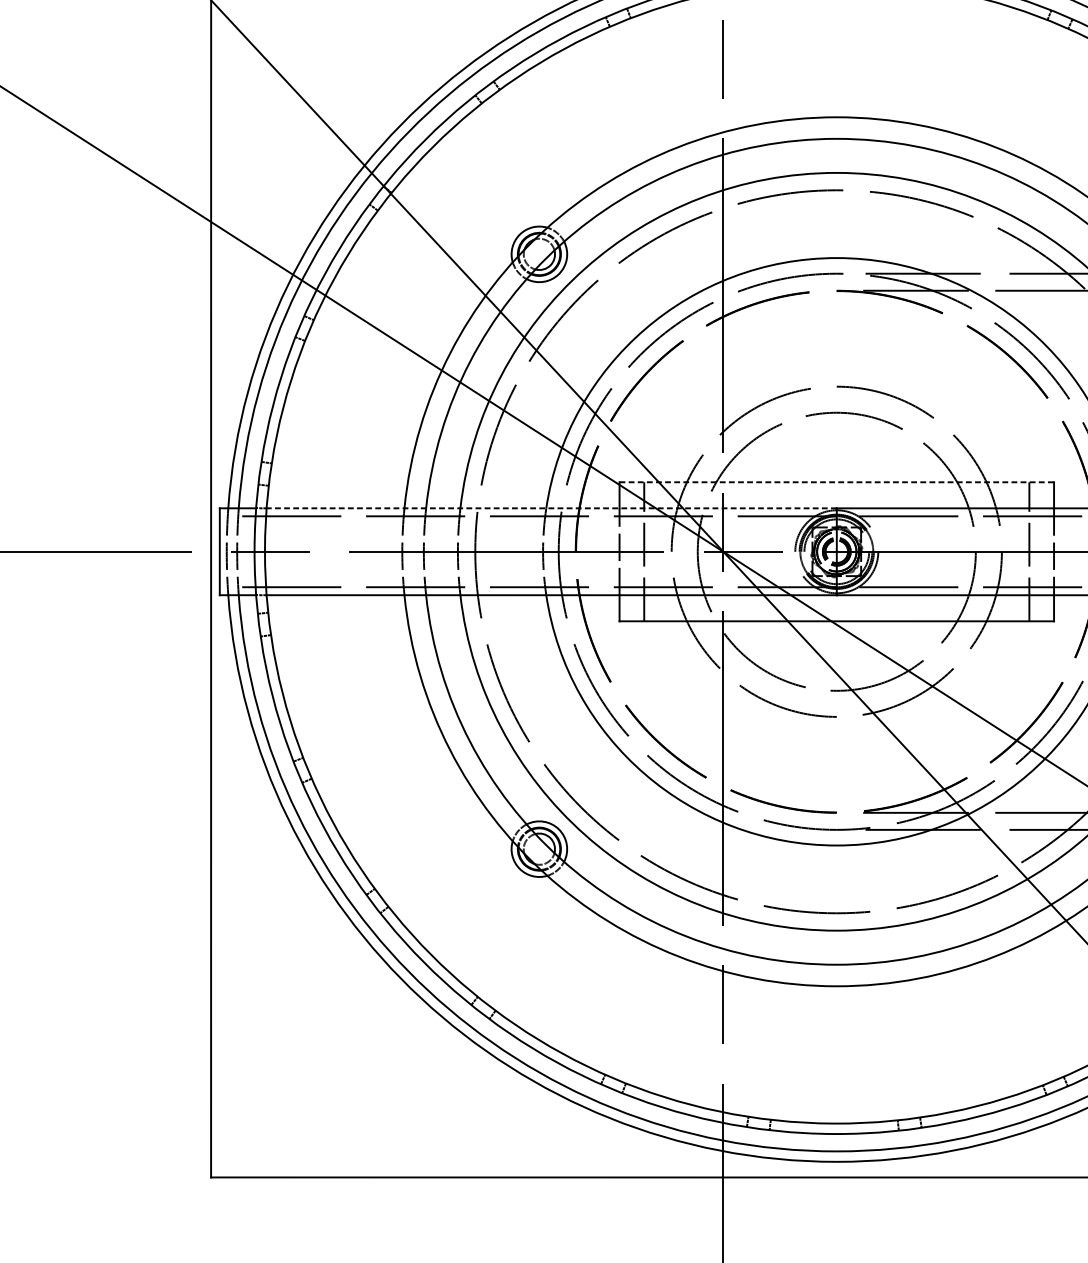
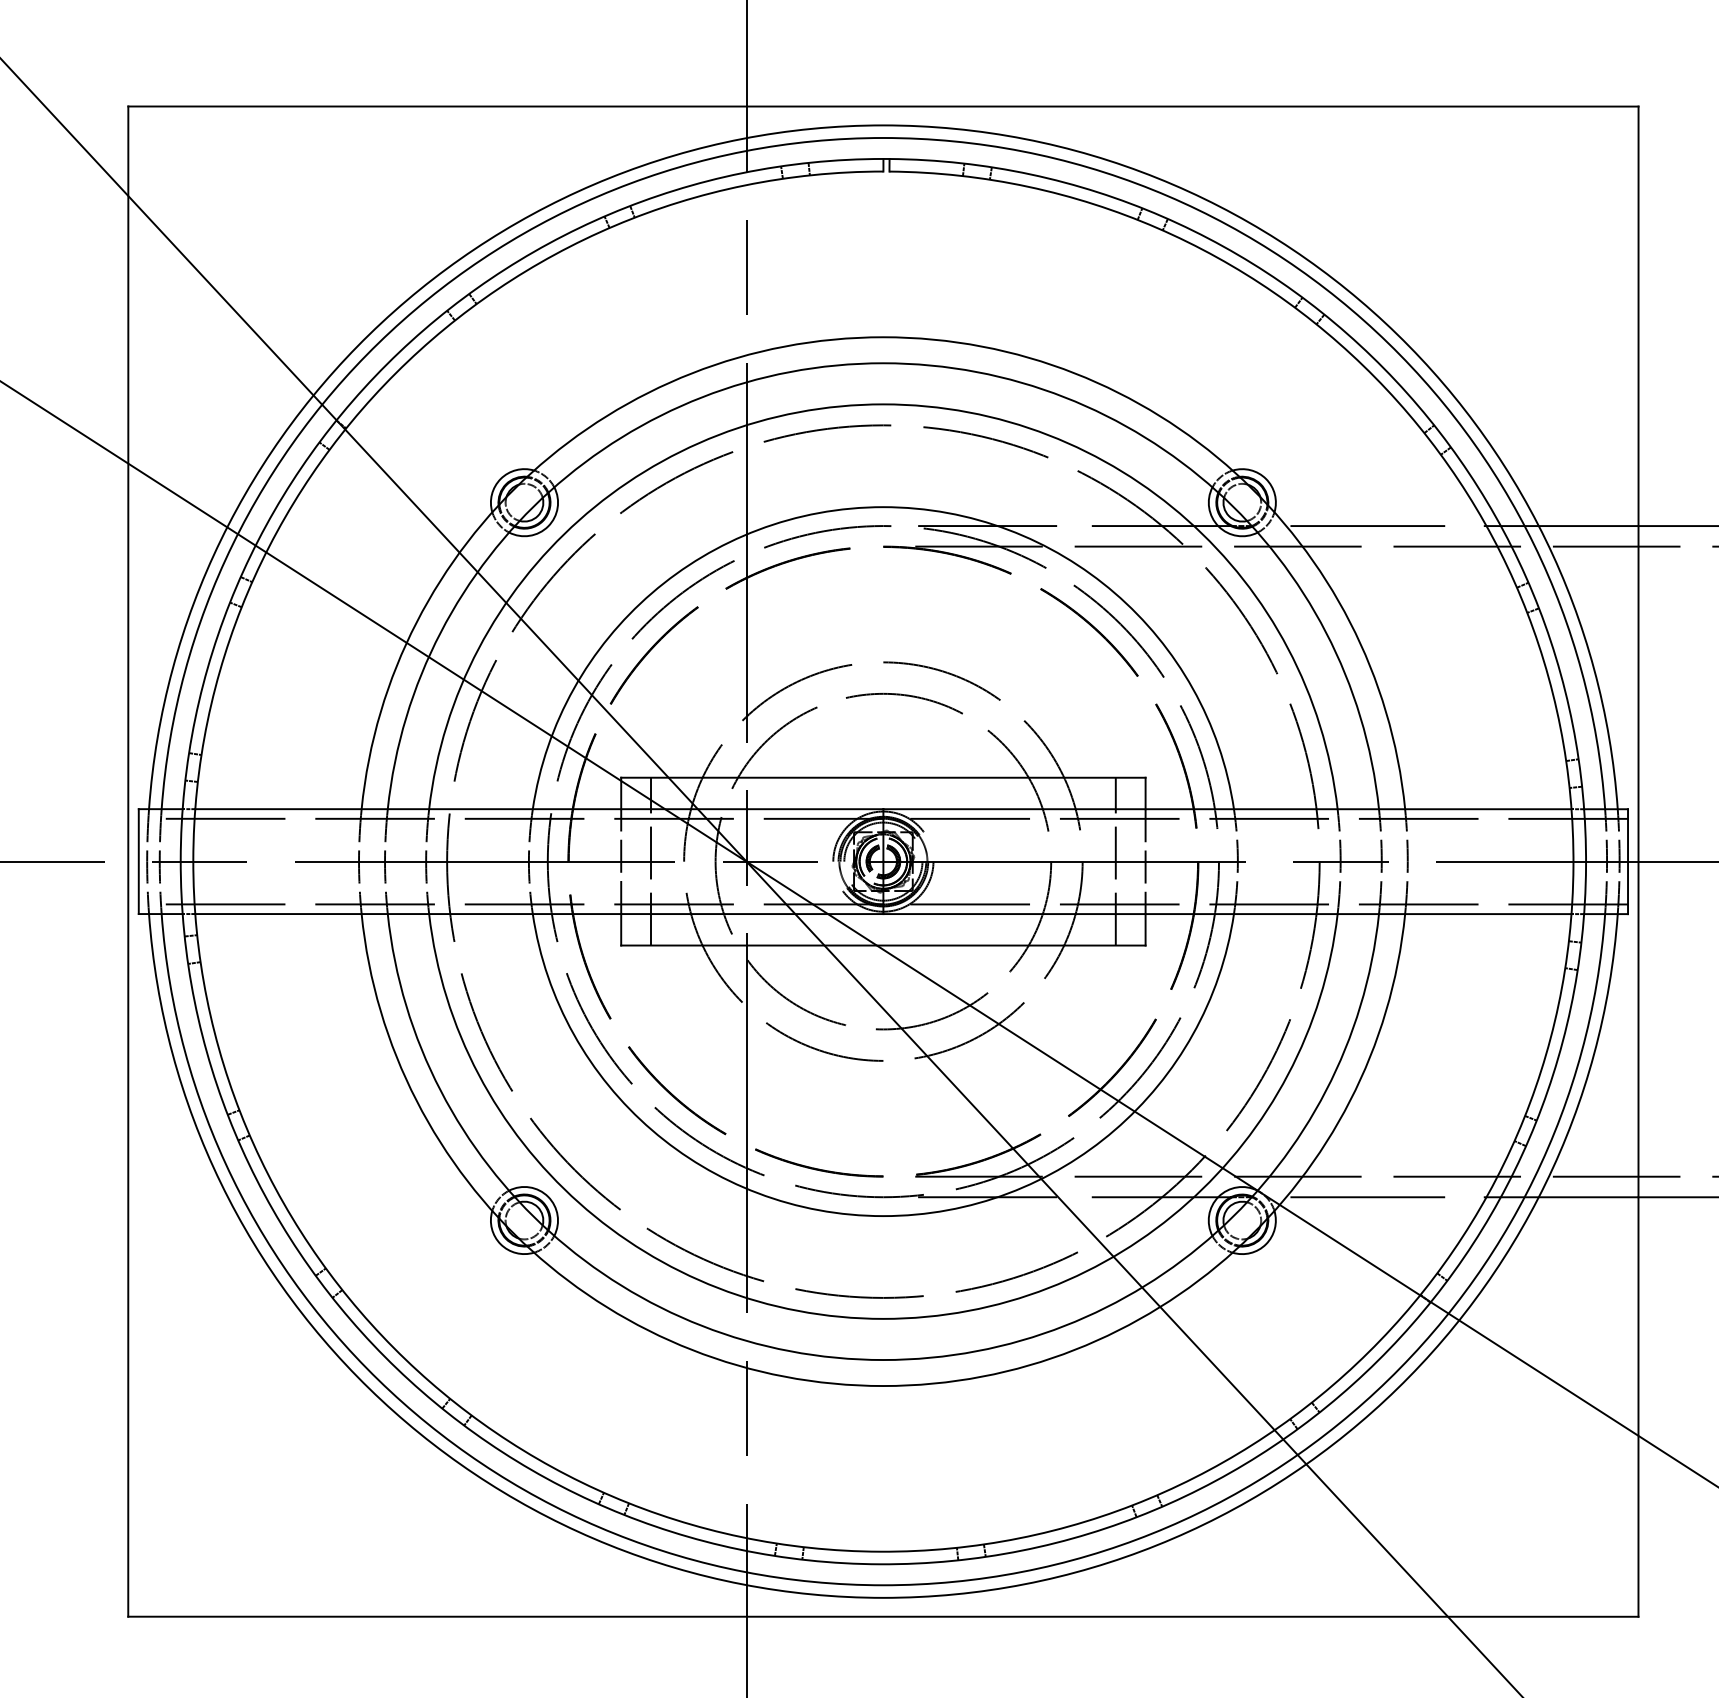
line: (836, 482) -> (883, 777), dashed -> solid
line: (551, 508) -> (538, 809), dashed -> solid

